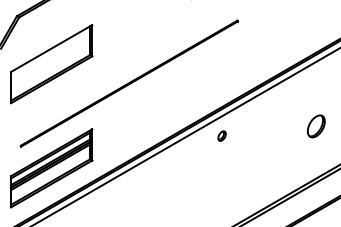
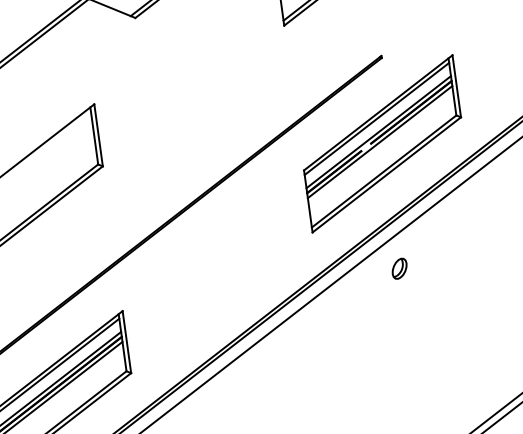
part: (231, 64) -> (381, 144), added
part: (221, 135) -> (398, 267), moved

